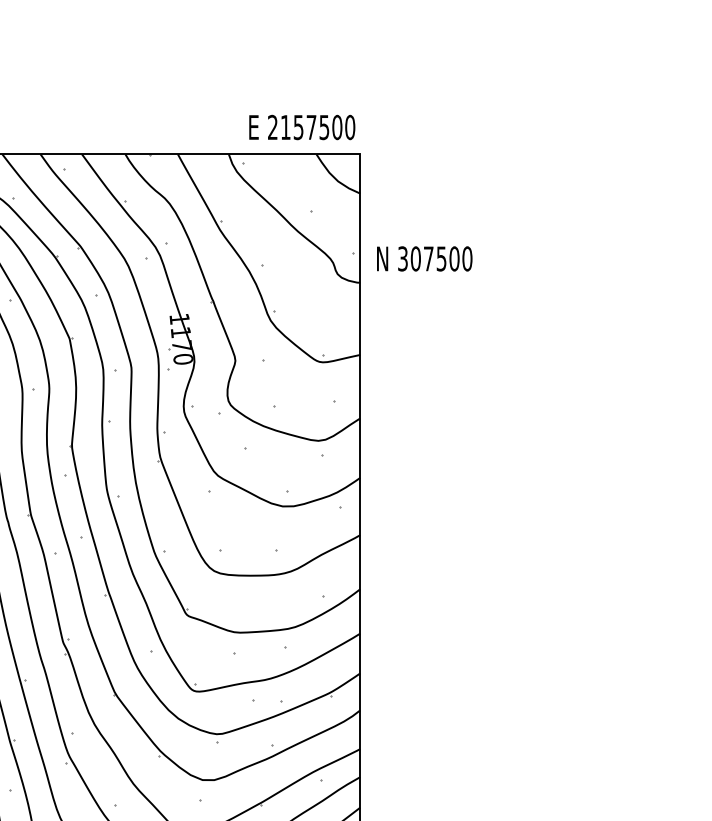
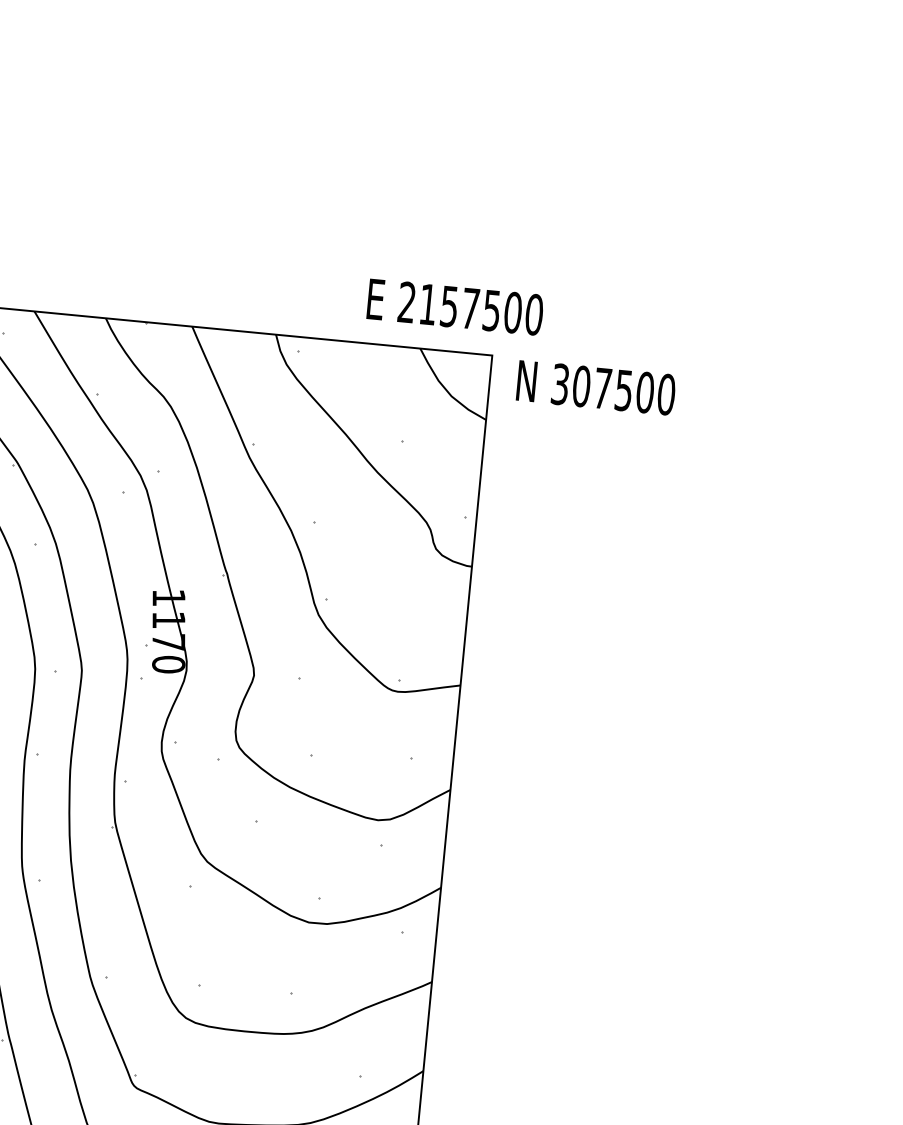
text: (302, 127) -> (455, 307), moved
text: (424, 258) -> (595, 387), moved

